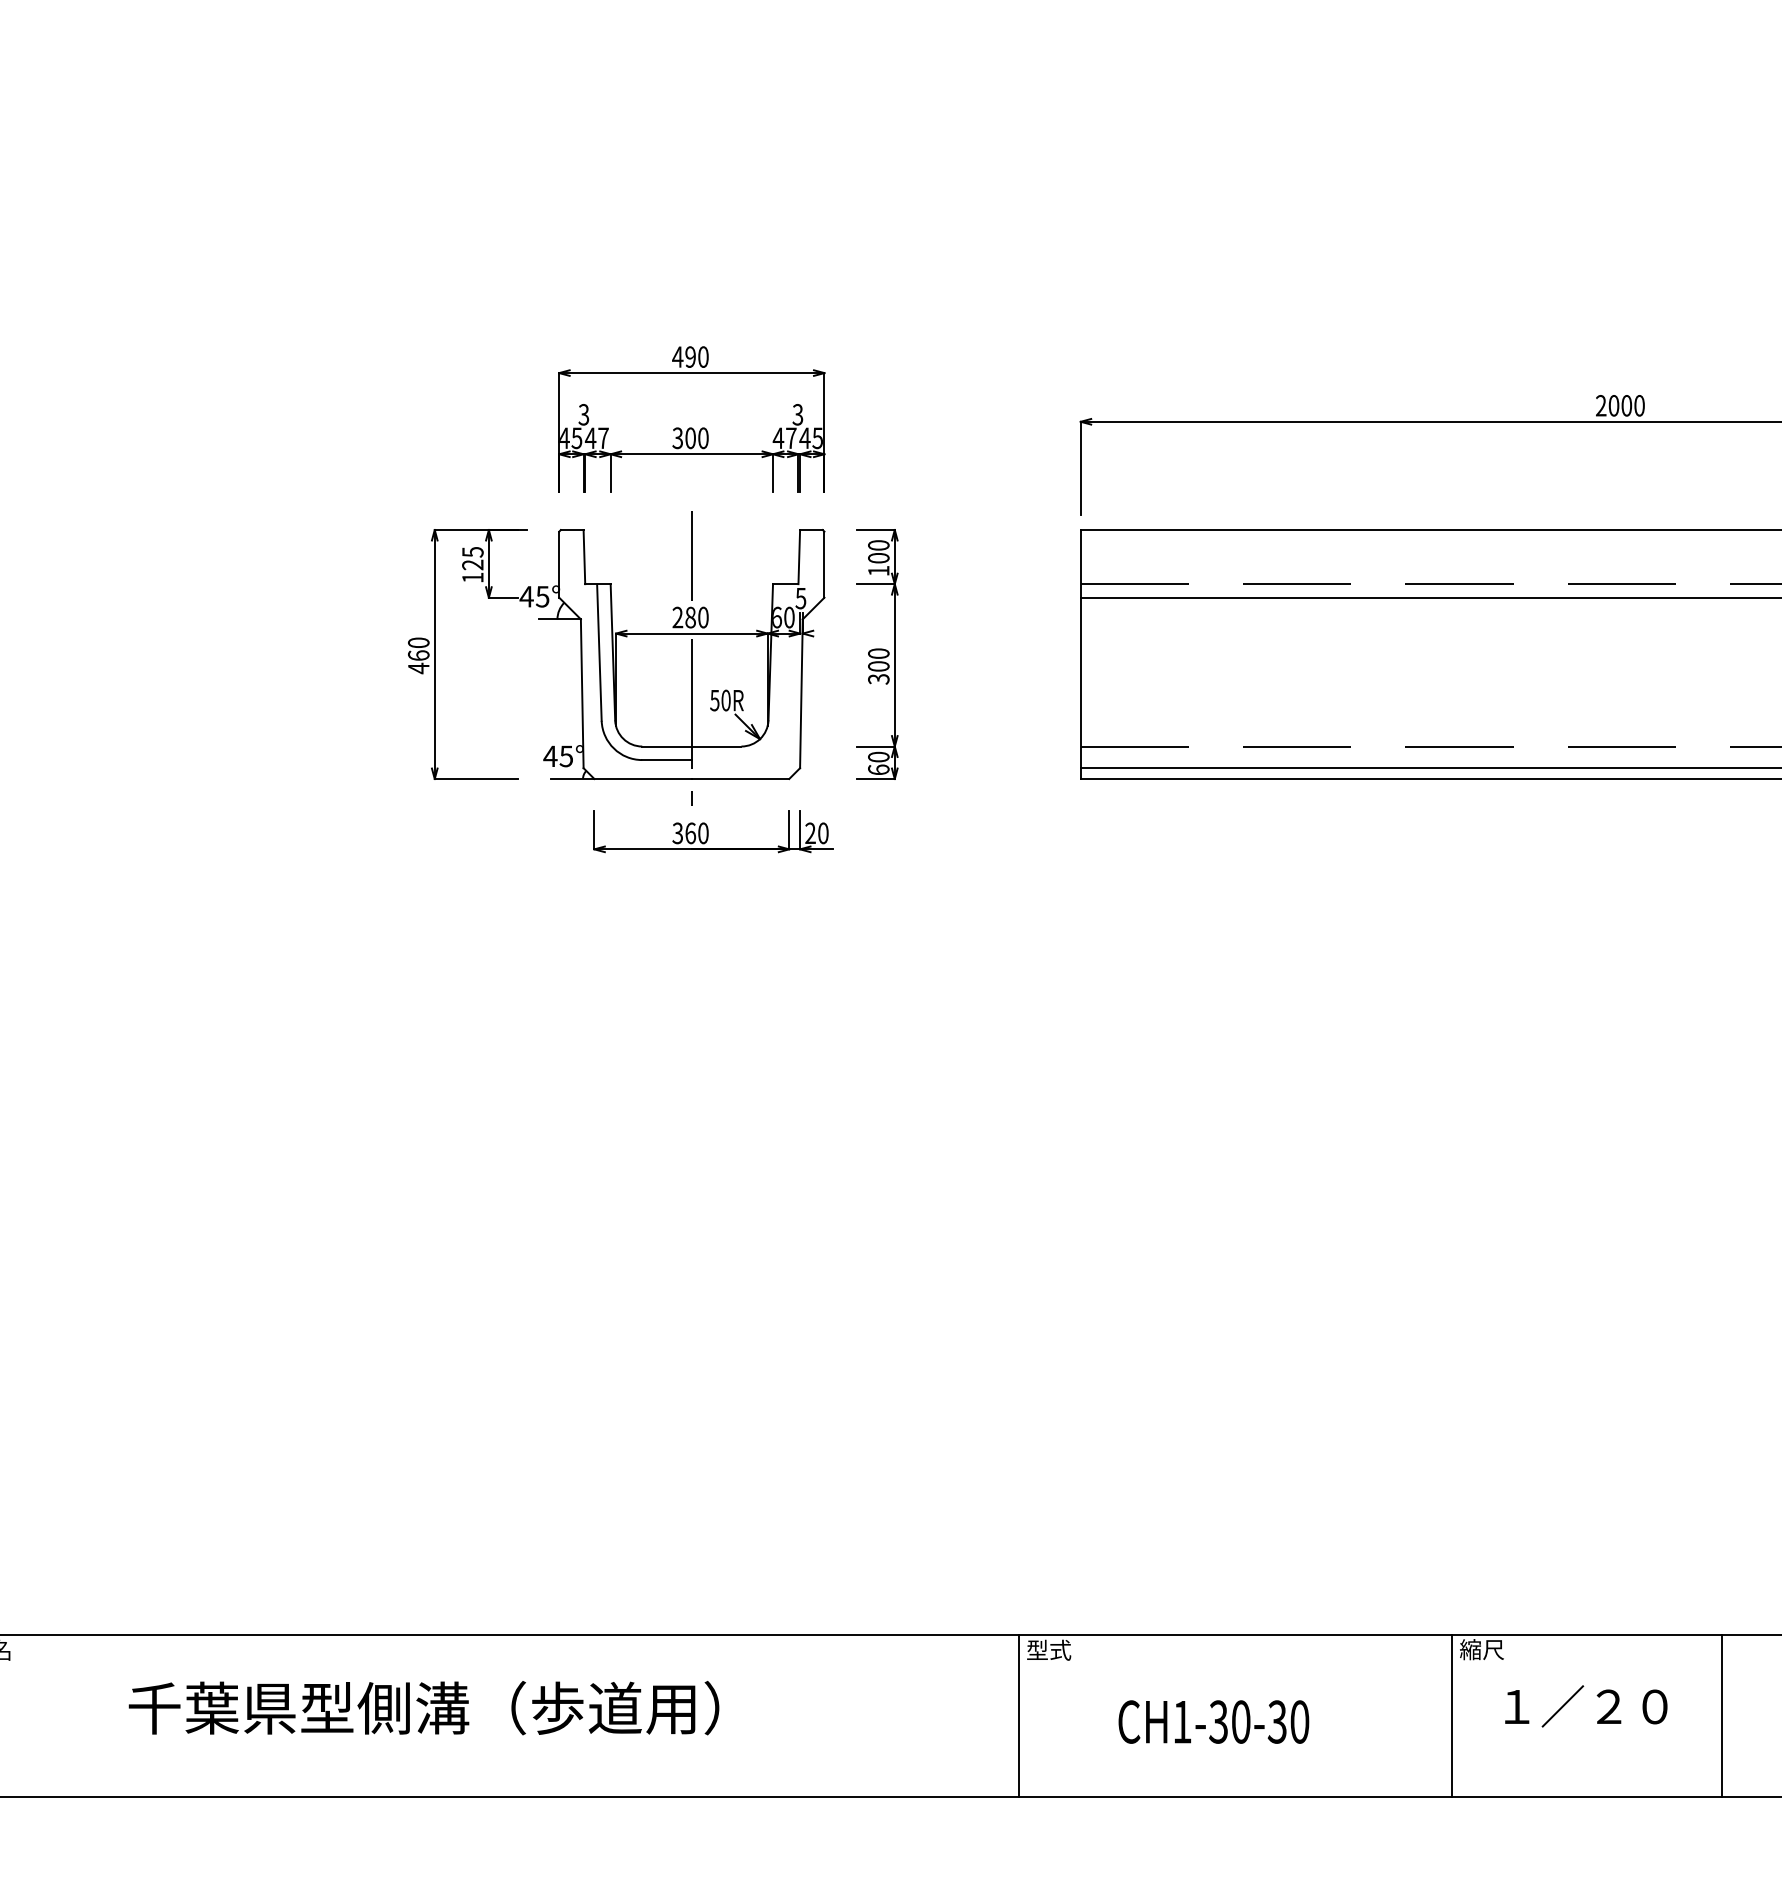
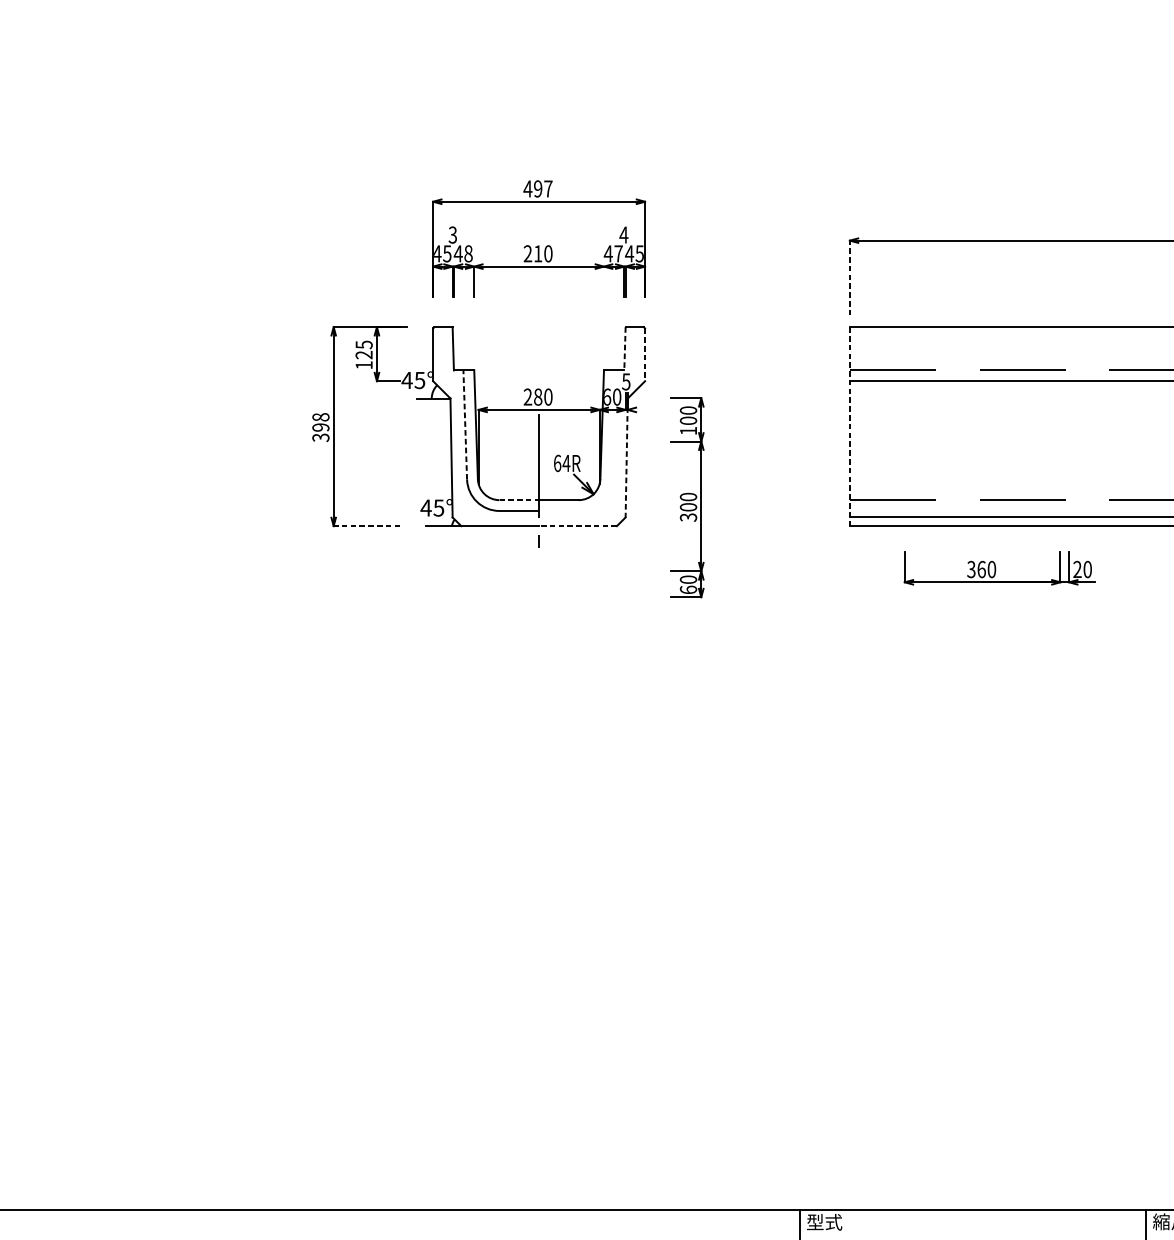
text: (703, 356) -> (548, 188), 490 -> 497
text: (797, 414) -> (623, 234), 3 -> 4
text: (603, 438) -> (468, 254), 47 -> 48
text: (683, 438) -> (532, 254), 300 -> 210
line: (1080, 468) -> (849, 277), solid -> dashed
line: (773, 473) -> (604, 281), removed
line: (691, 555) -> (538, 347), removed
line: (799, 557) -> (625, 349), solid -> dashed
line: (824, 565) -> (645, 355), solid -> dashed
line: (599, 652) -> (465, 425), solid -> dashed
part: (877, 654) -> (687, 497), moved
text: (418, 655) -> (320, 427), 460 -> 398
line: (1080, 655) -> (849, 427), solid -> dashed
line: (801, 694) -> (626, 458), solid -> dashed
text: (720, 700) -> (562, 463), 50R -> 64R
line: (667, 746) -> (519, 500), solid -> dashed
line: (476, 779) -> (367, 526), solid -> dashed
line: (740, 779) -> (578, 526), solid -> dashed
part: (713, 831) -> (999, 568), moved

